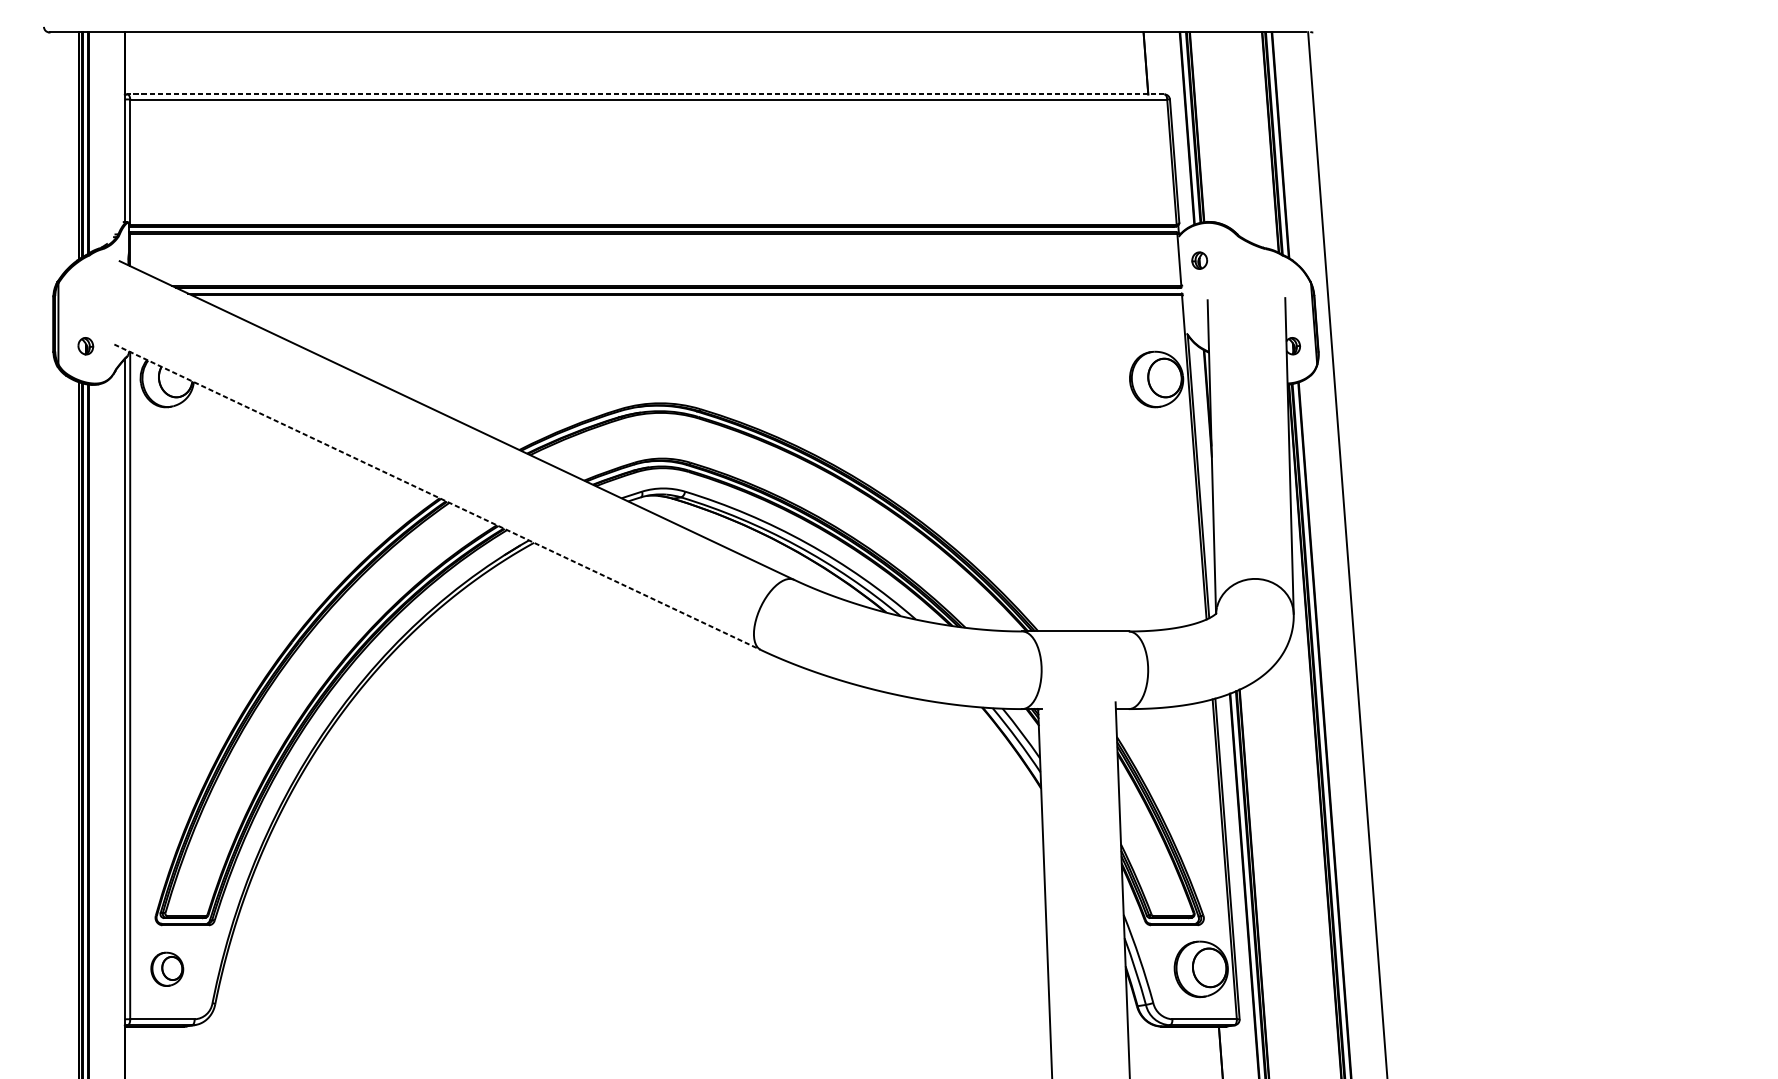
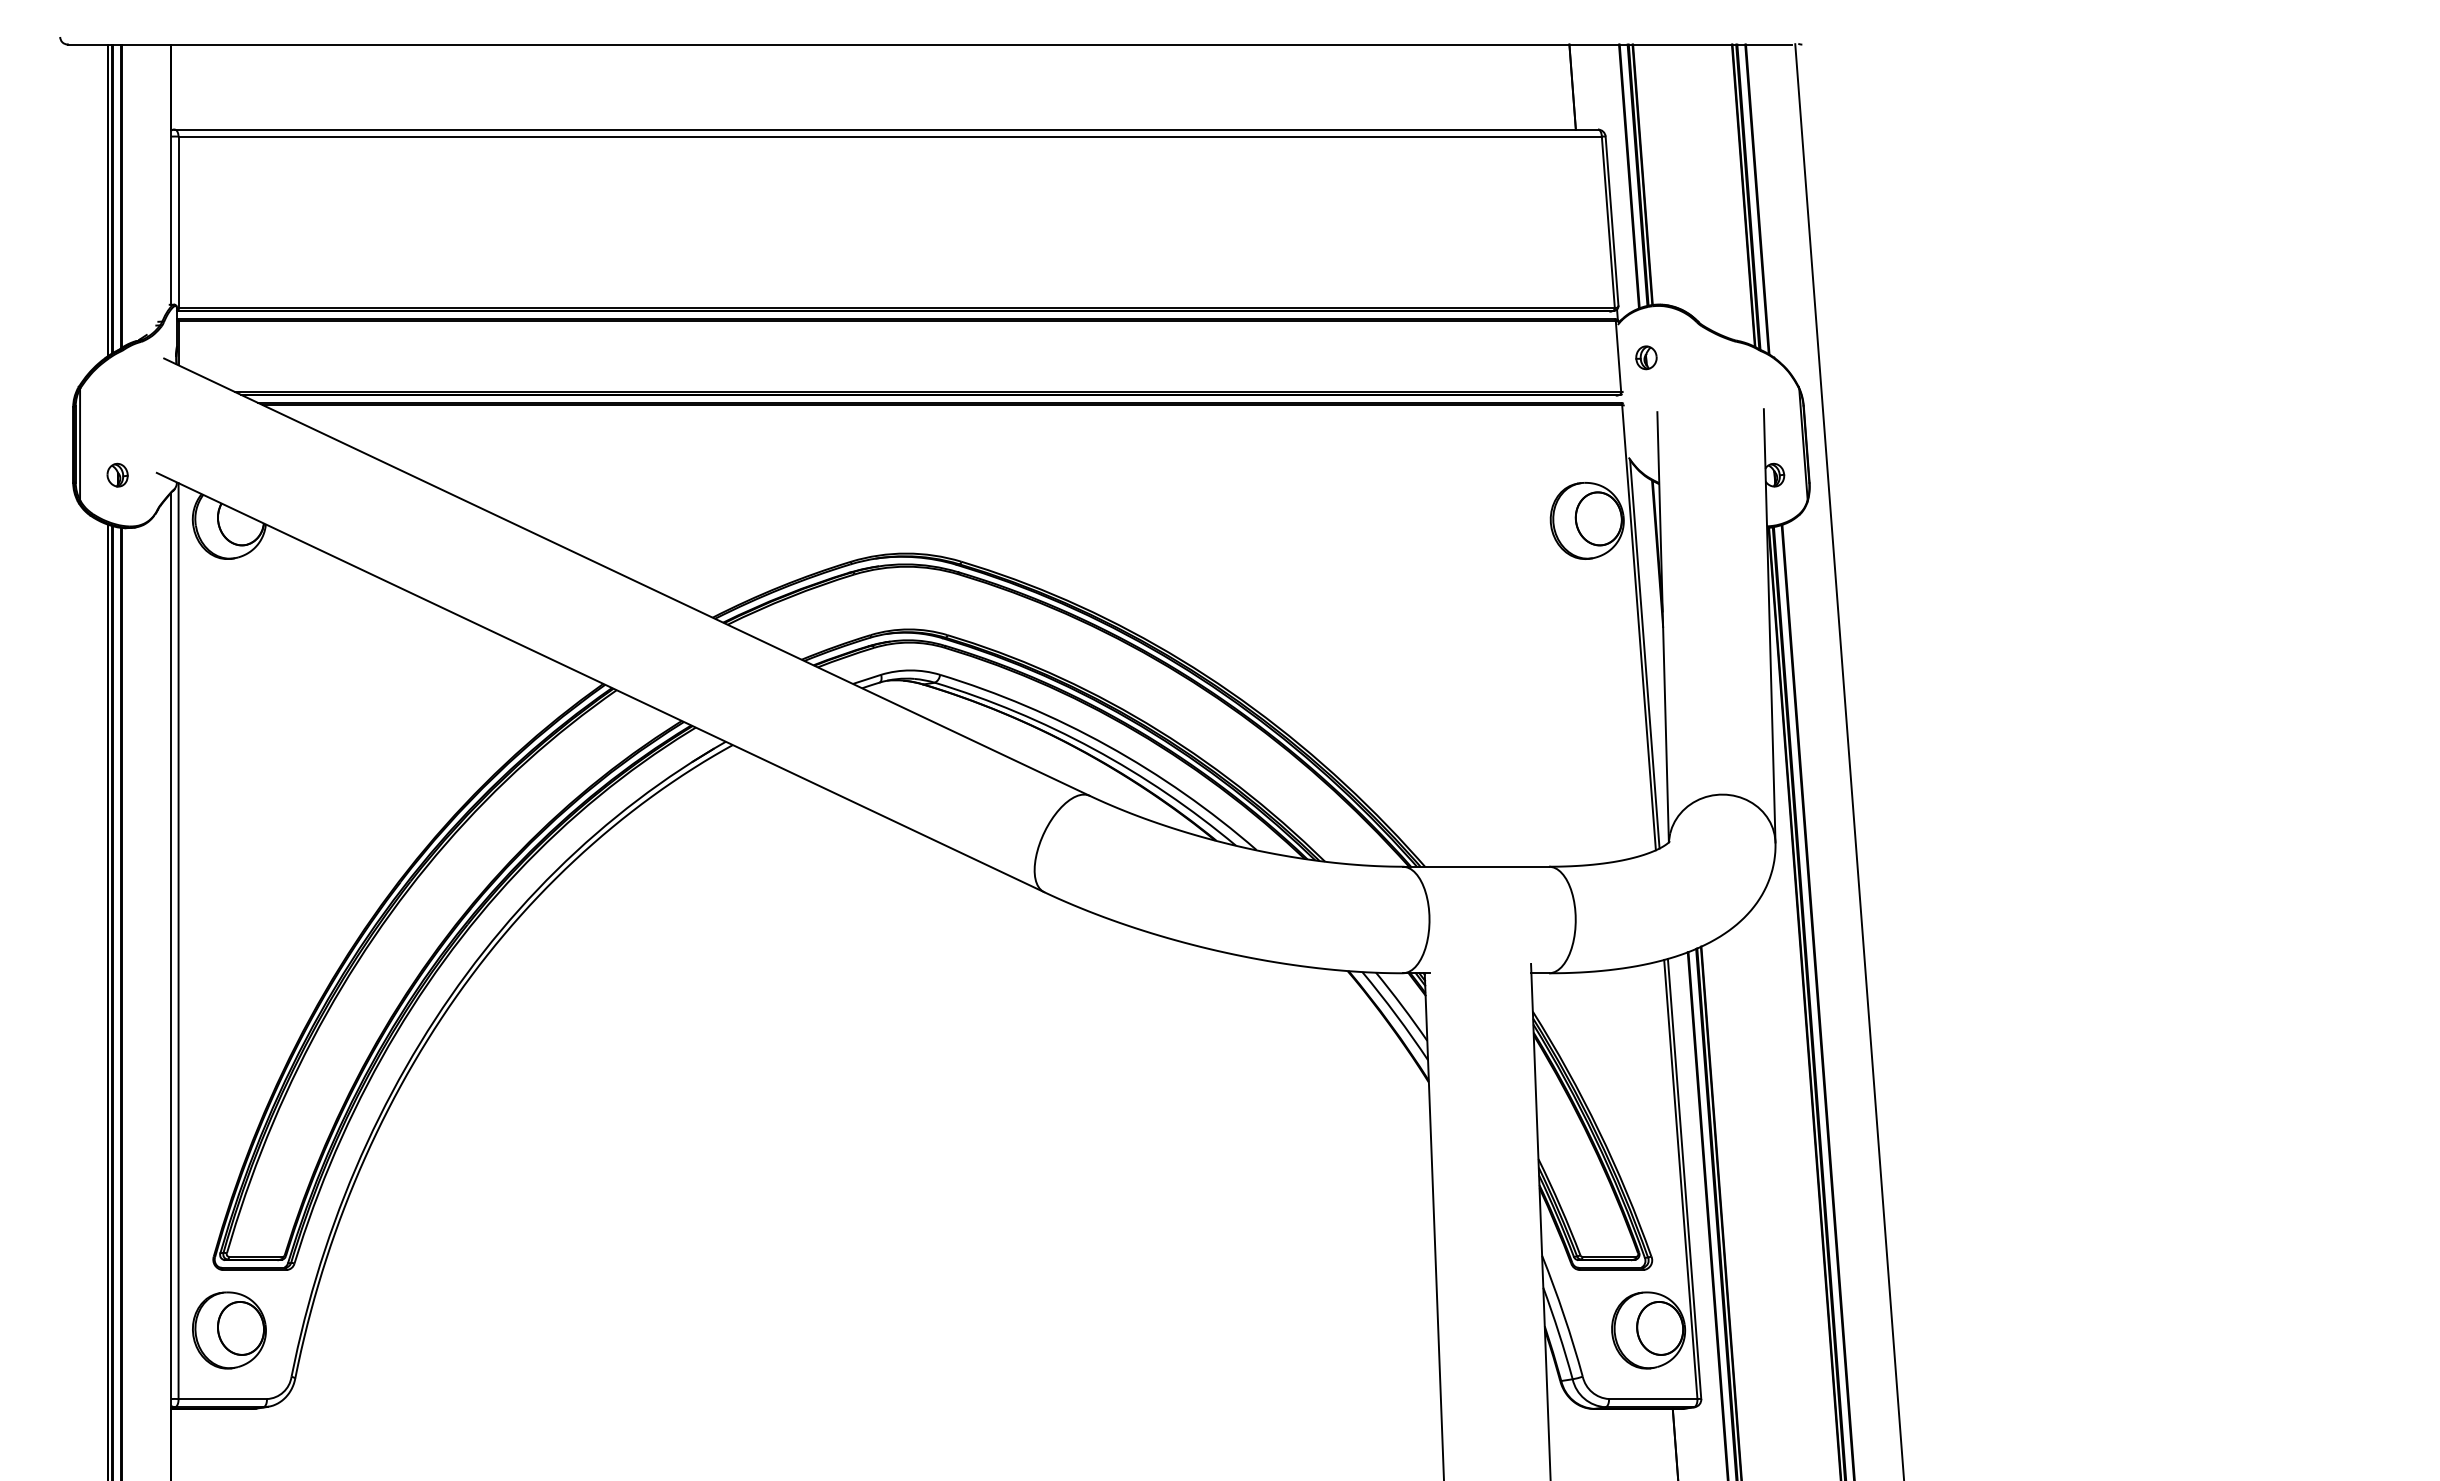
line: (646, 94) -> (886, 129), dashed -> solid
line: (437, 497) -> (600, 682), dashed -> solid
part: (167, 969) -> (229, 1330), size x1.67

